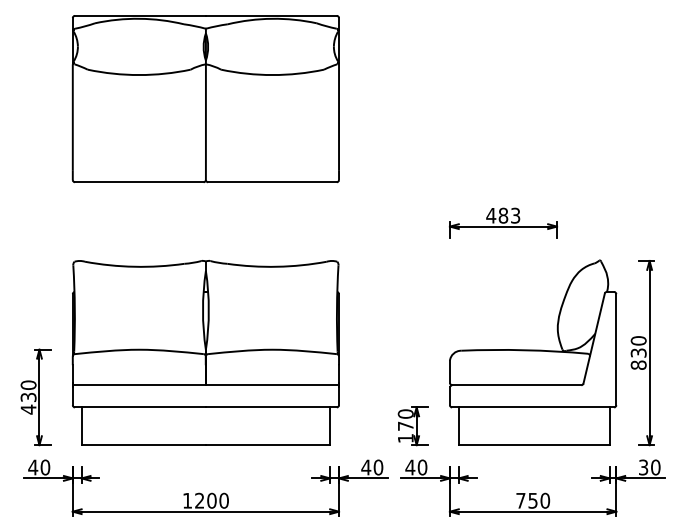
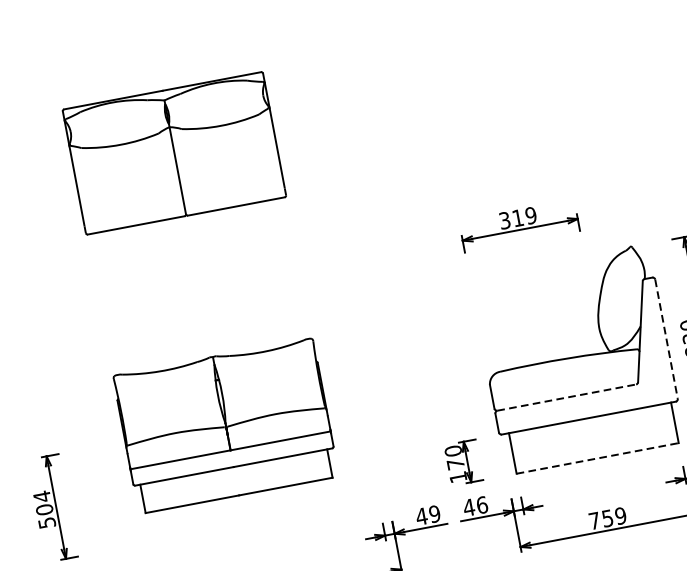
part: (205, 99) -> (174, 153), size x0.7
text: (503, 215) -> (518, 217), 483 -> 319
line: (616, 349) -> (666, 338), solid -> dashed
part: (205, 352) -> (225, 425), size x0.7
line: (516, 385) -> (566, 397), solid -> dashed
text: (28, 397) -> (44, 509), 430 -> 504
line: (534, 445) -> (598, 458), solid -> dashed
text: (378, 467) -> (434, 514), 40 -> 49
text: (422, 467) -> (482, 505), 40 -> 46
text: (544, 500) -> (619, 515), 750 -> 759

